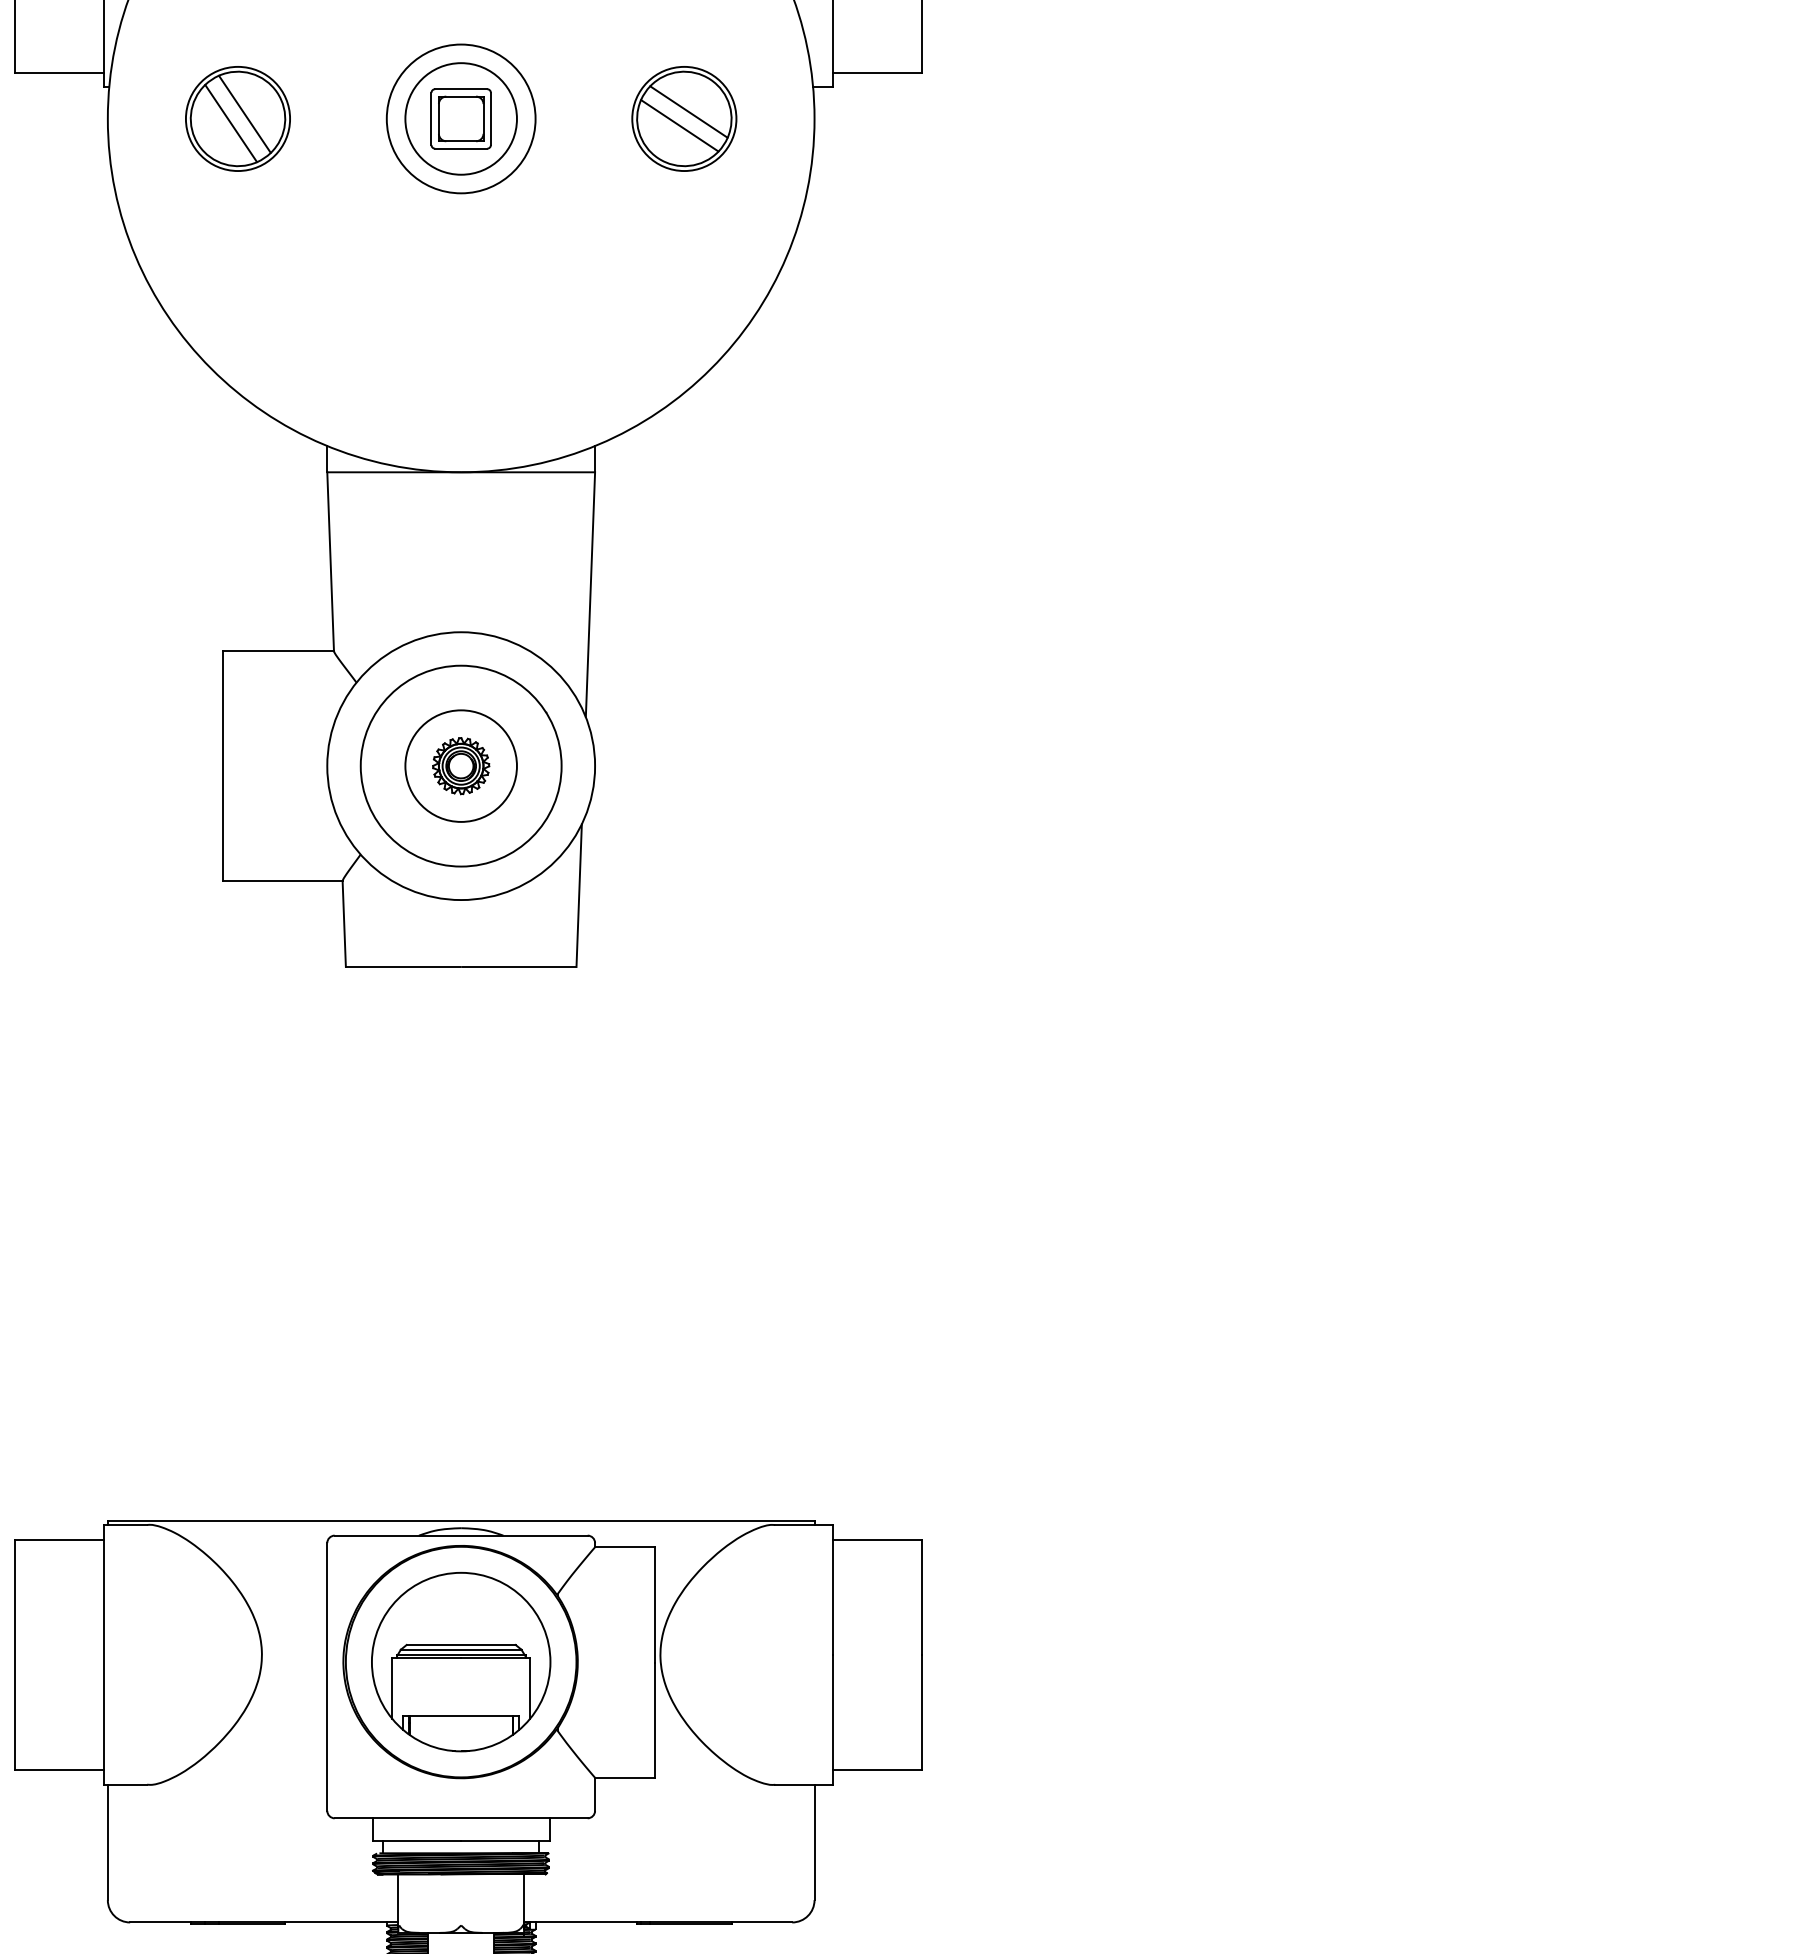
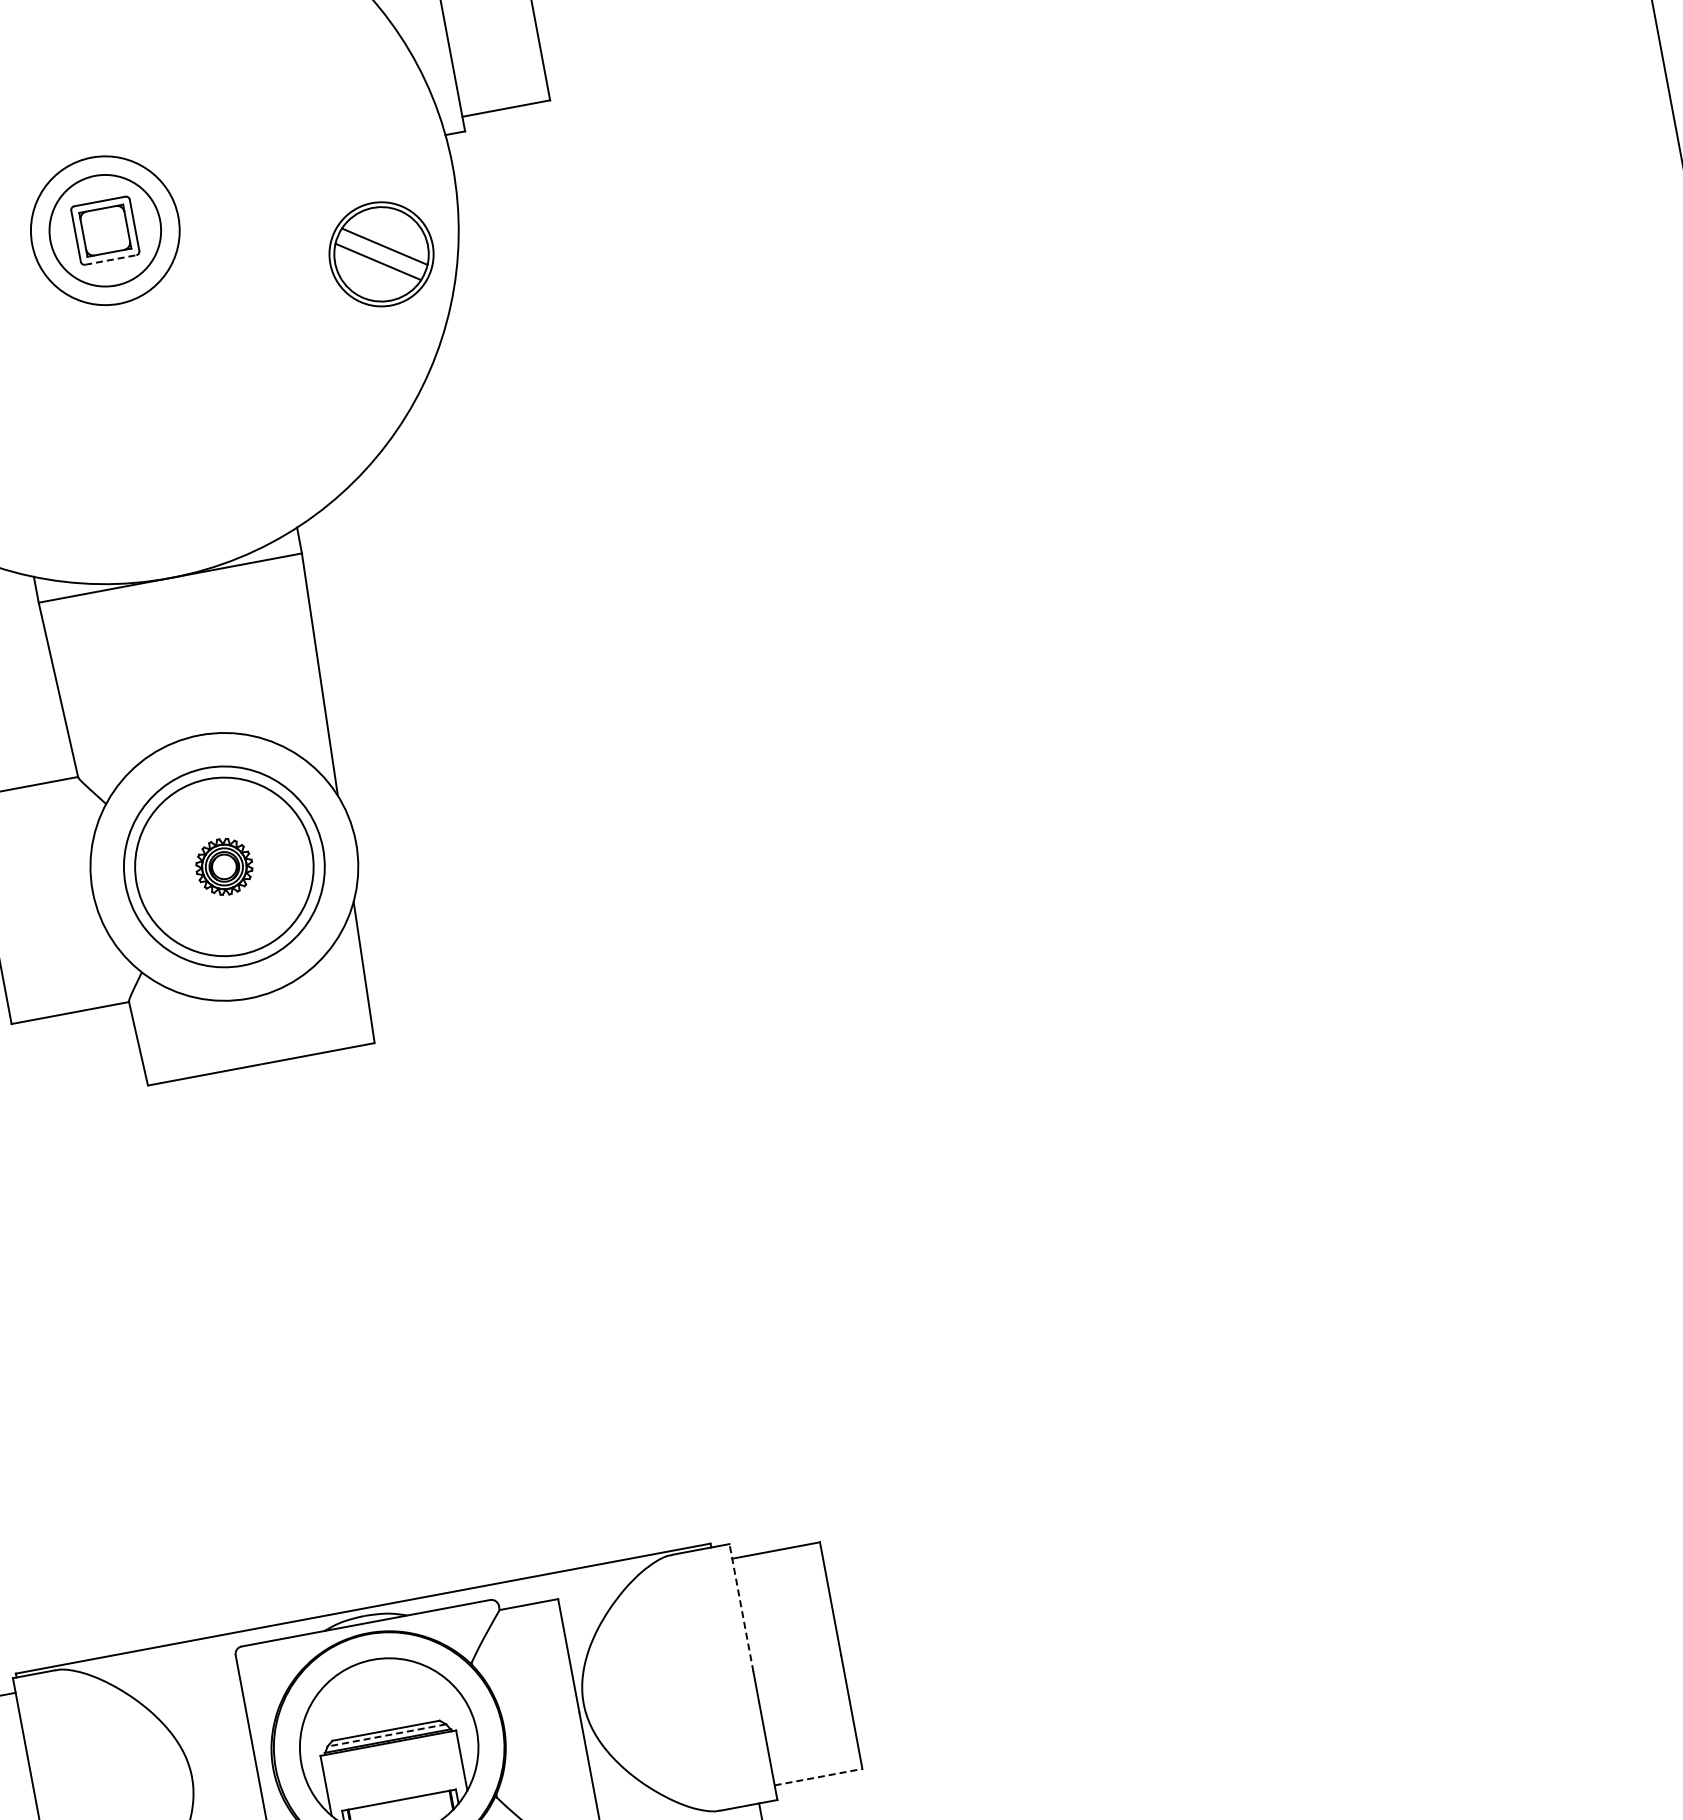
part: (684, 118) -> (381, 253), moved
line: (461, 148) -> (111, 259), solid -> dashed
circle: (460, 765) -> (223, 866), size x1.6
line: (833, 1589) -> (741, 1607), solid -> dashed
line: (460, 1649) -> (386, 1735), solid -> dashed
line: (877, 1770) -> (818, 1777), solid -> dashed

